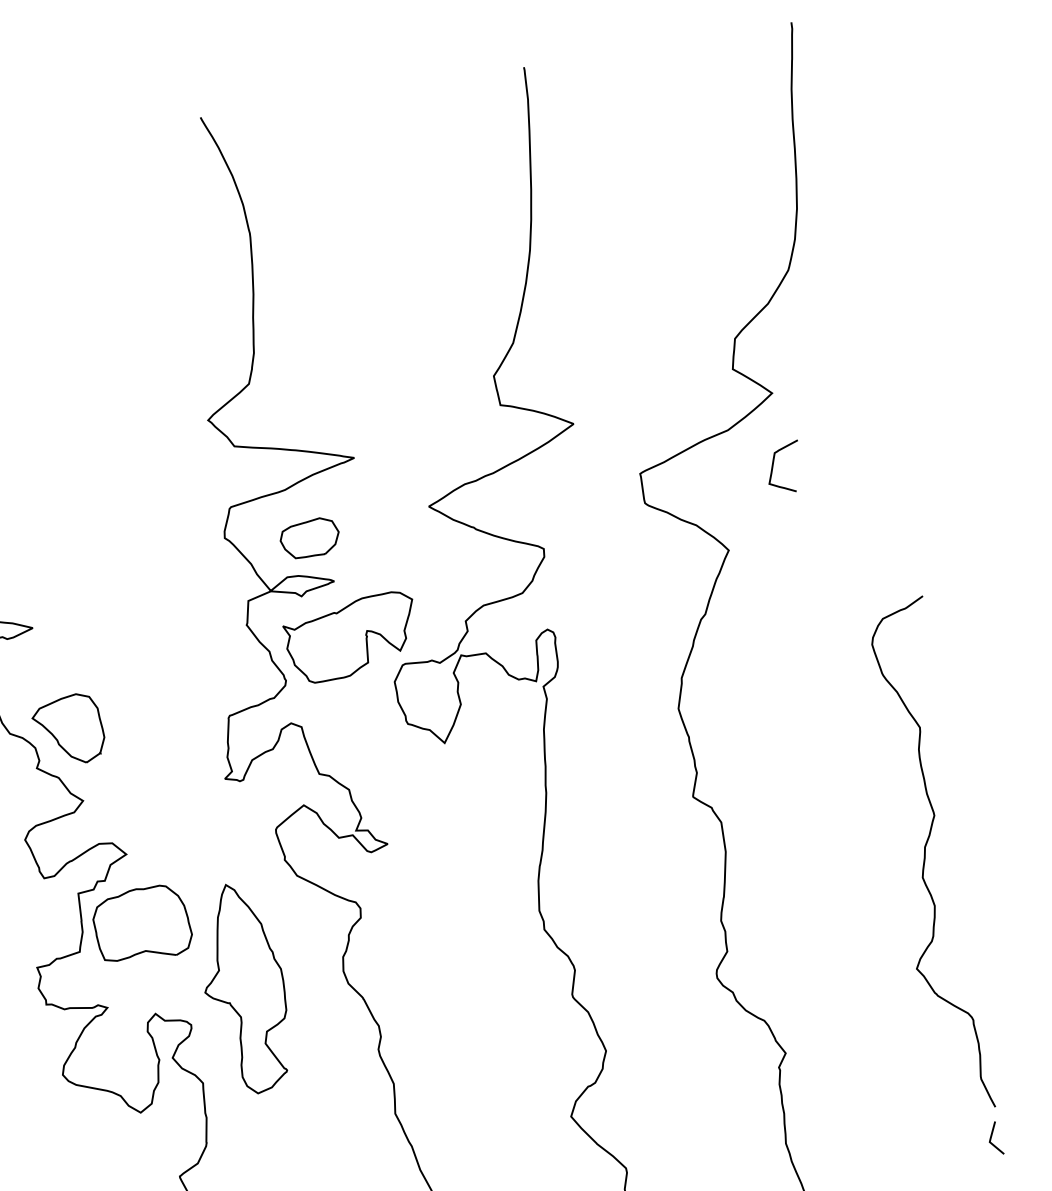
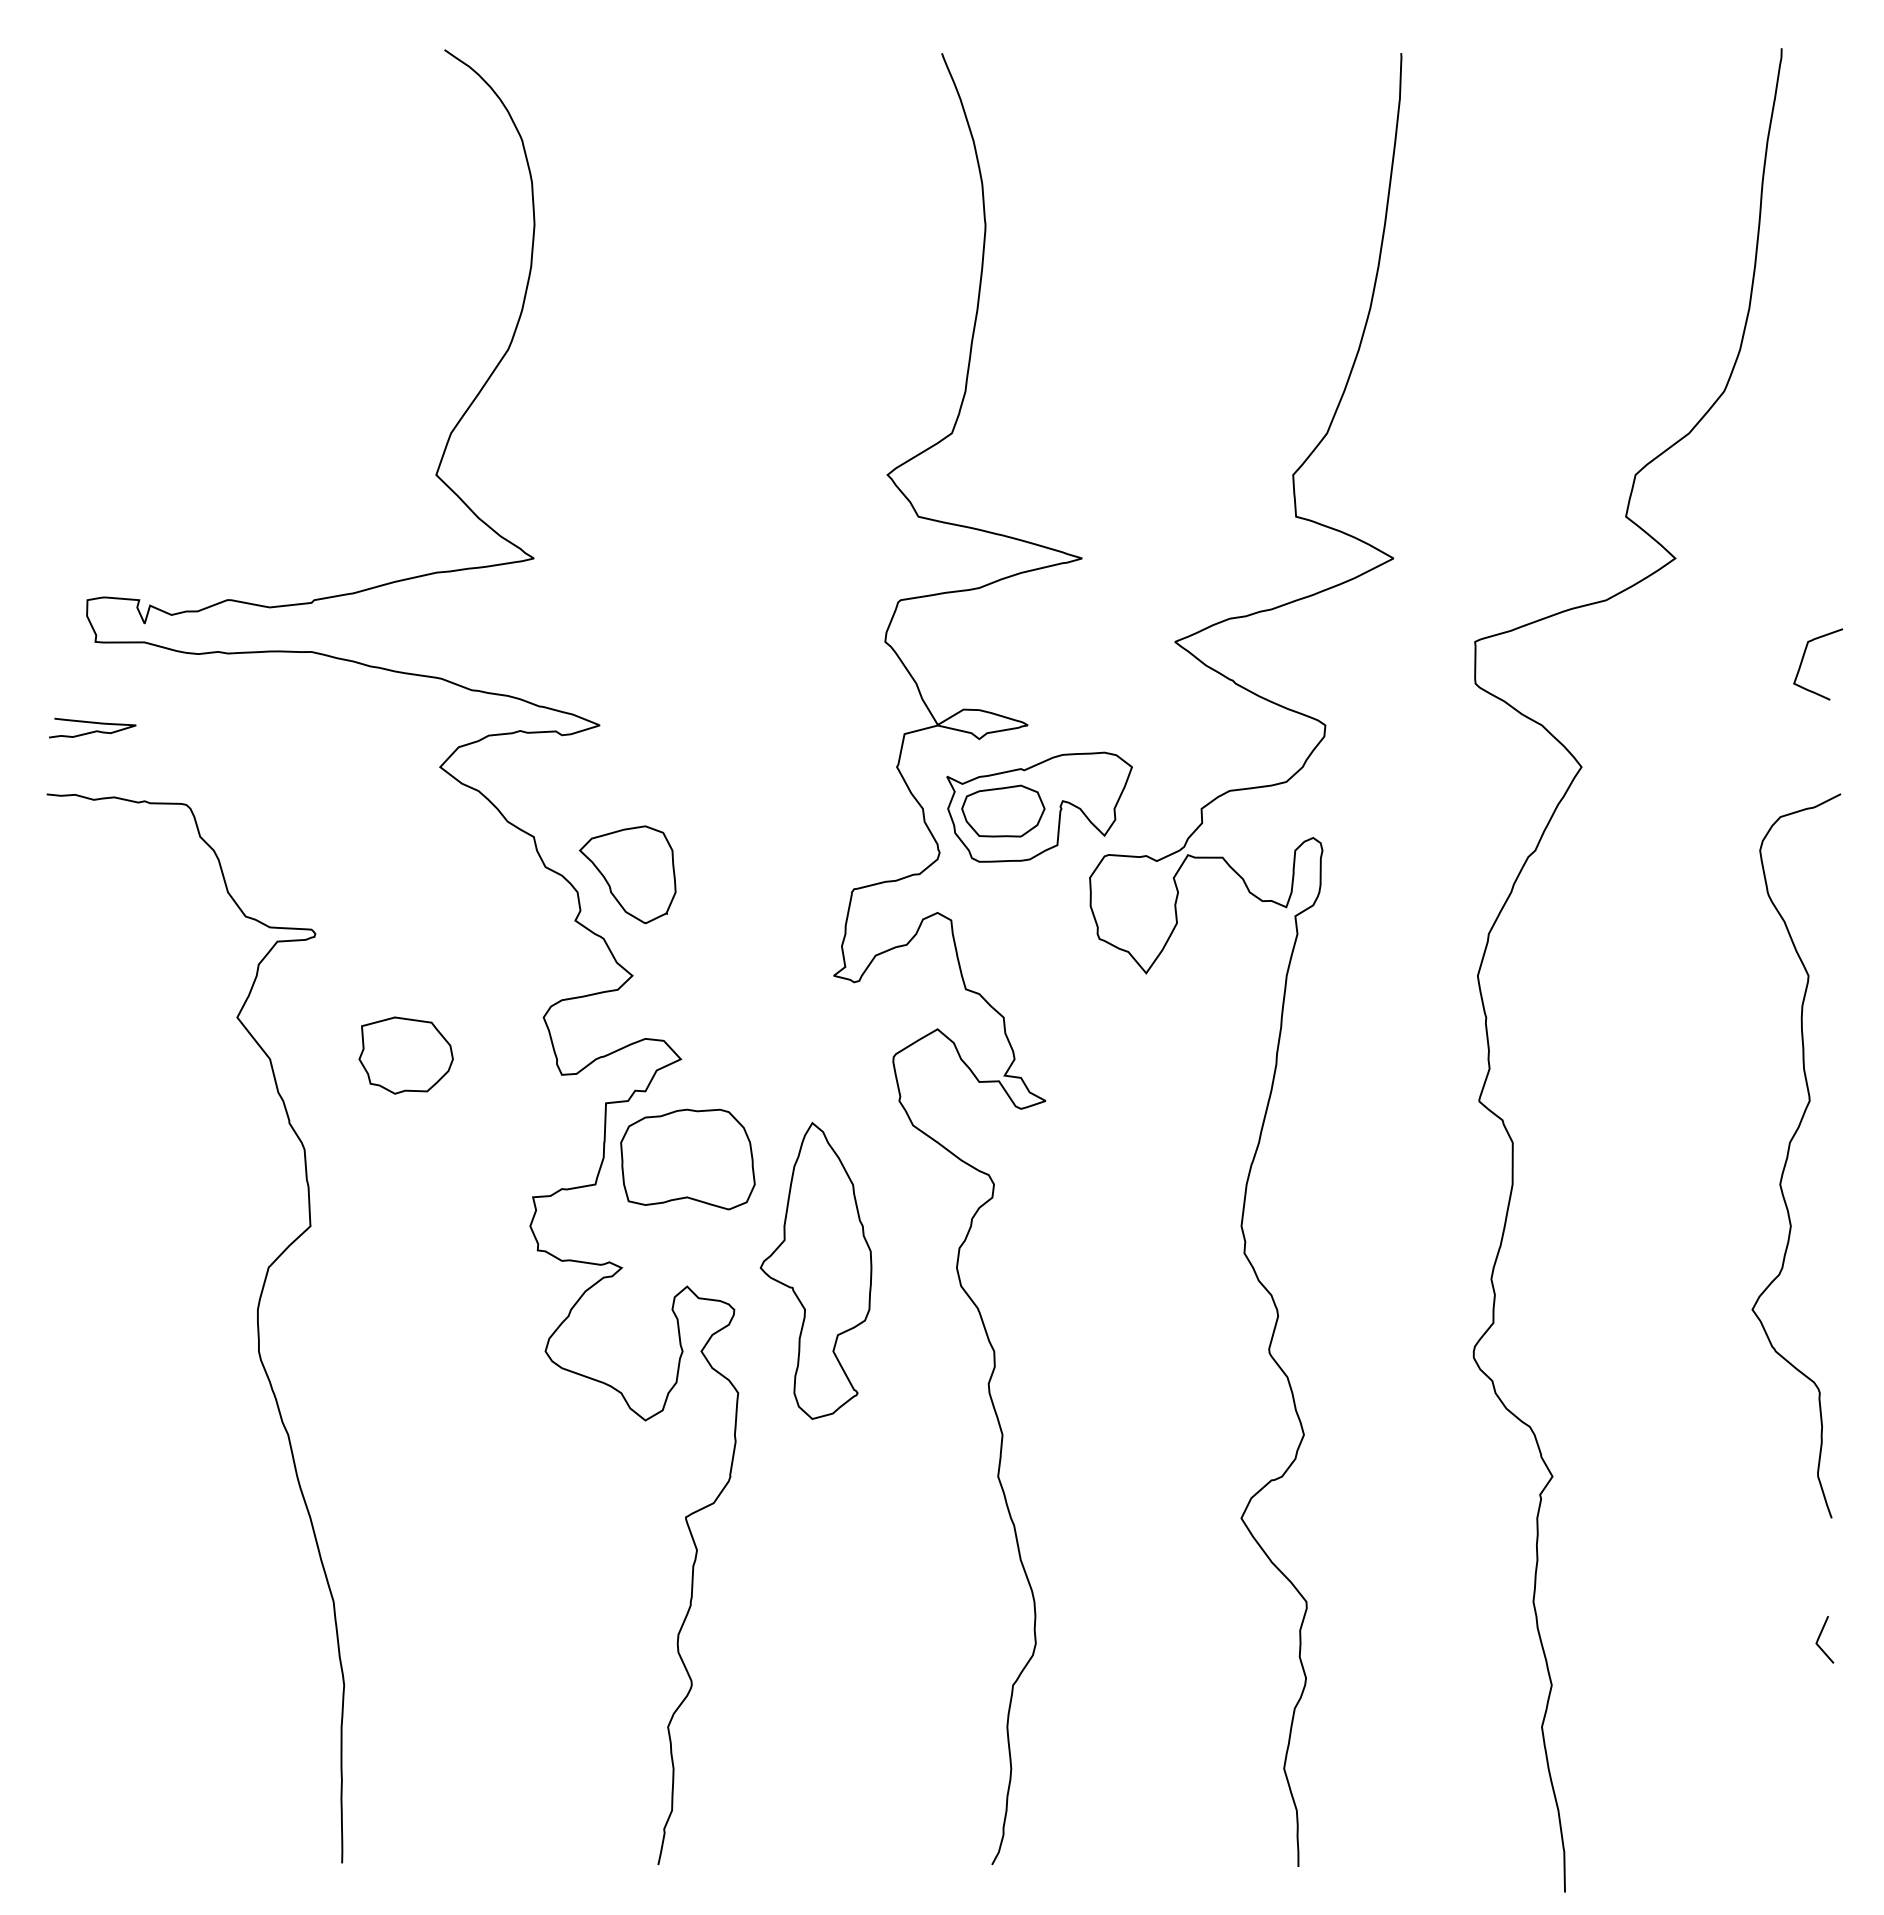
curve: (773, 465) -> (1803, 659), moved
part: (309, 537) -> (1003, 810), moved
curve: (925, 854) -> (1789, 1152), moved

